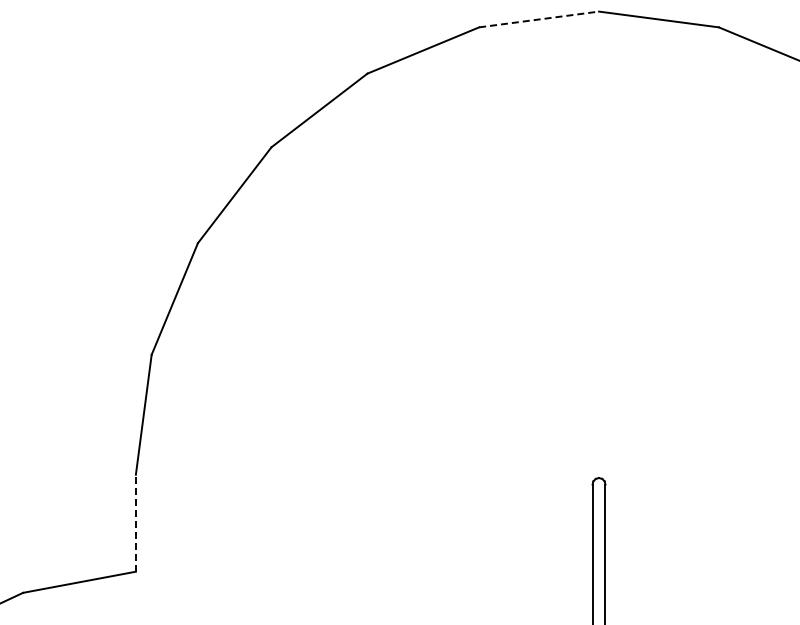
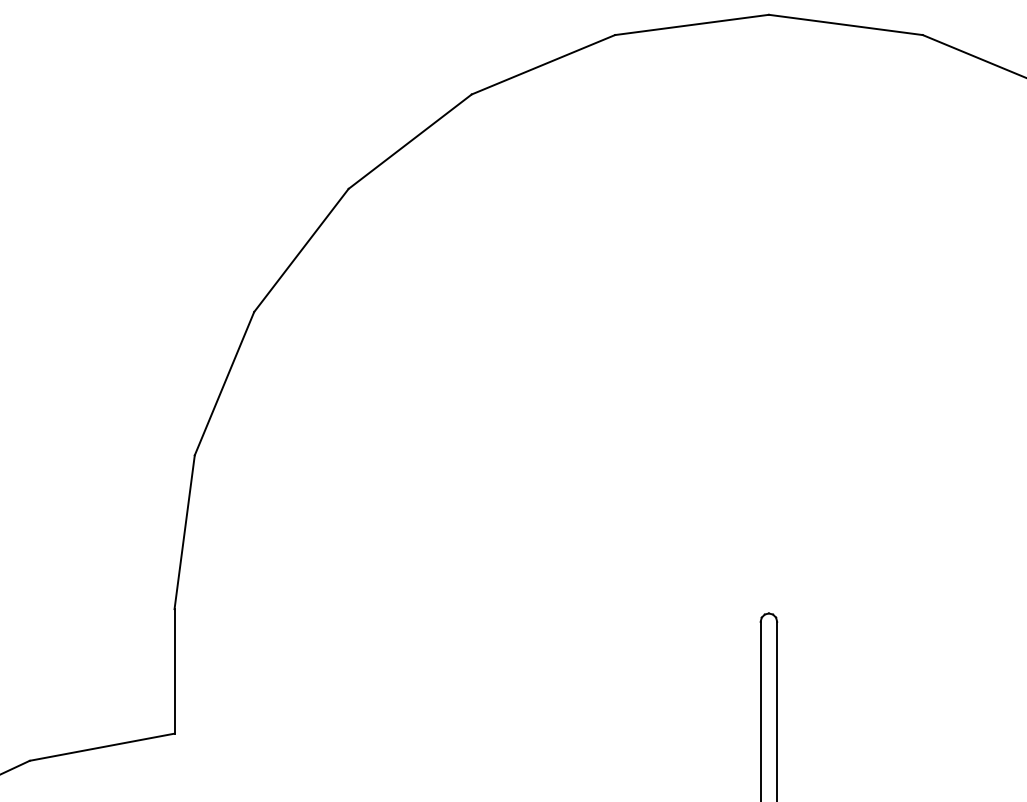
line: (539, 19) -> (692, 24), dashed -> solid
line: (135, 523) -> (174, 671), dashed -> solid

